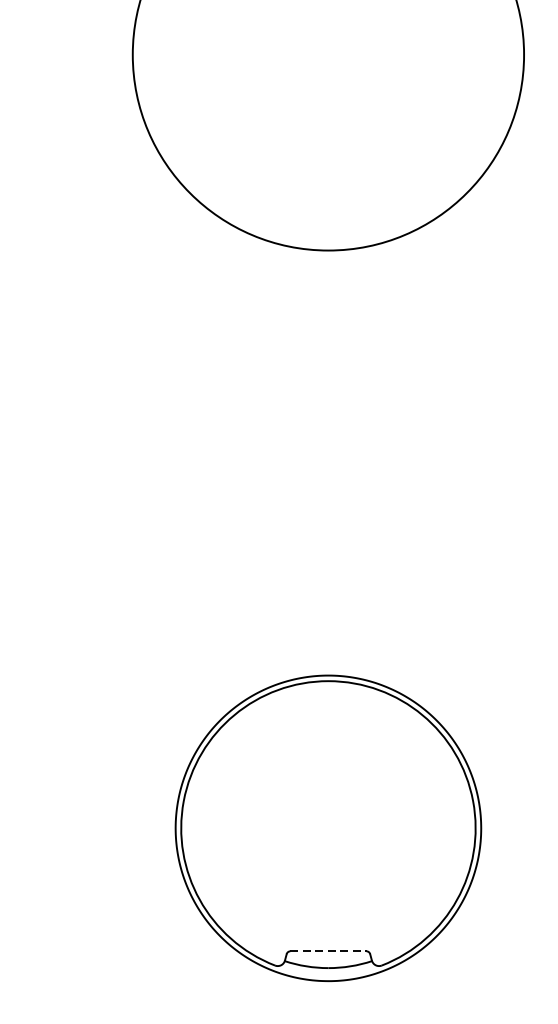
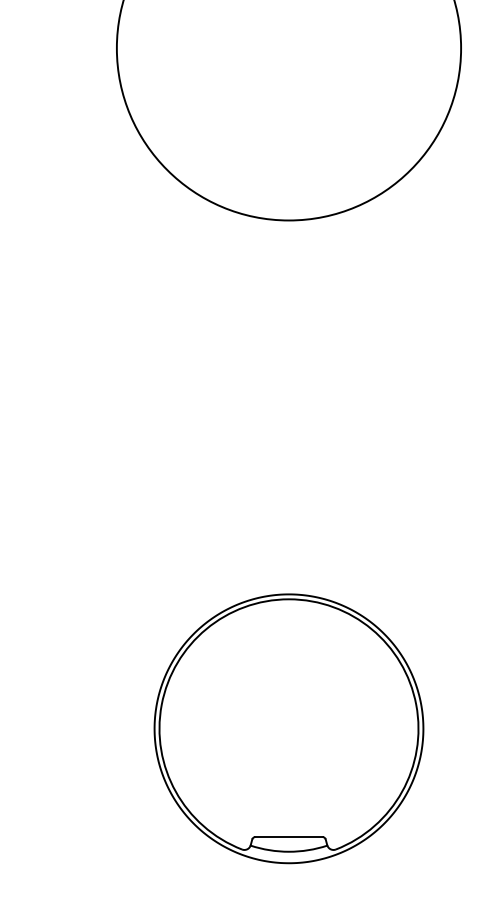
line: (327, 951) -> (288, 837), dashed -> solid

